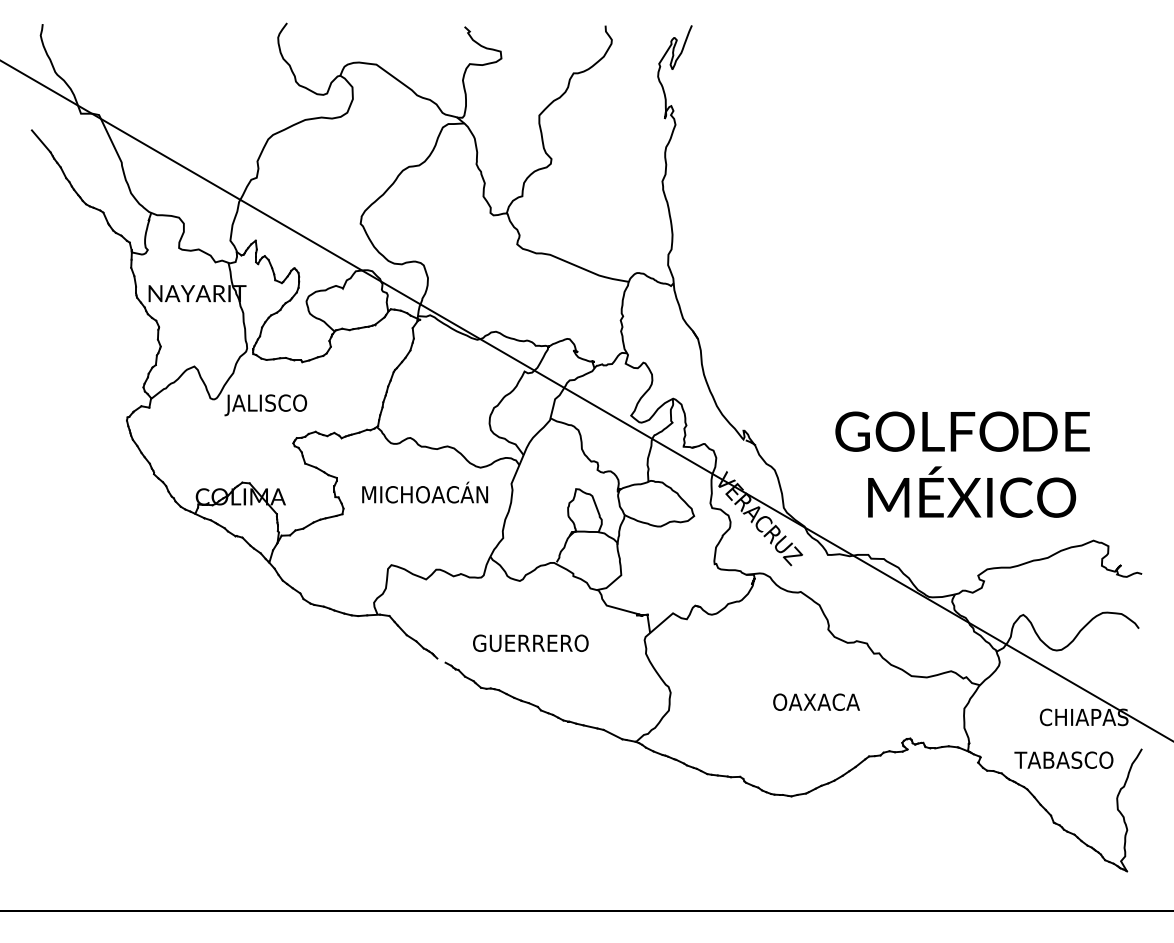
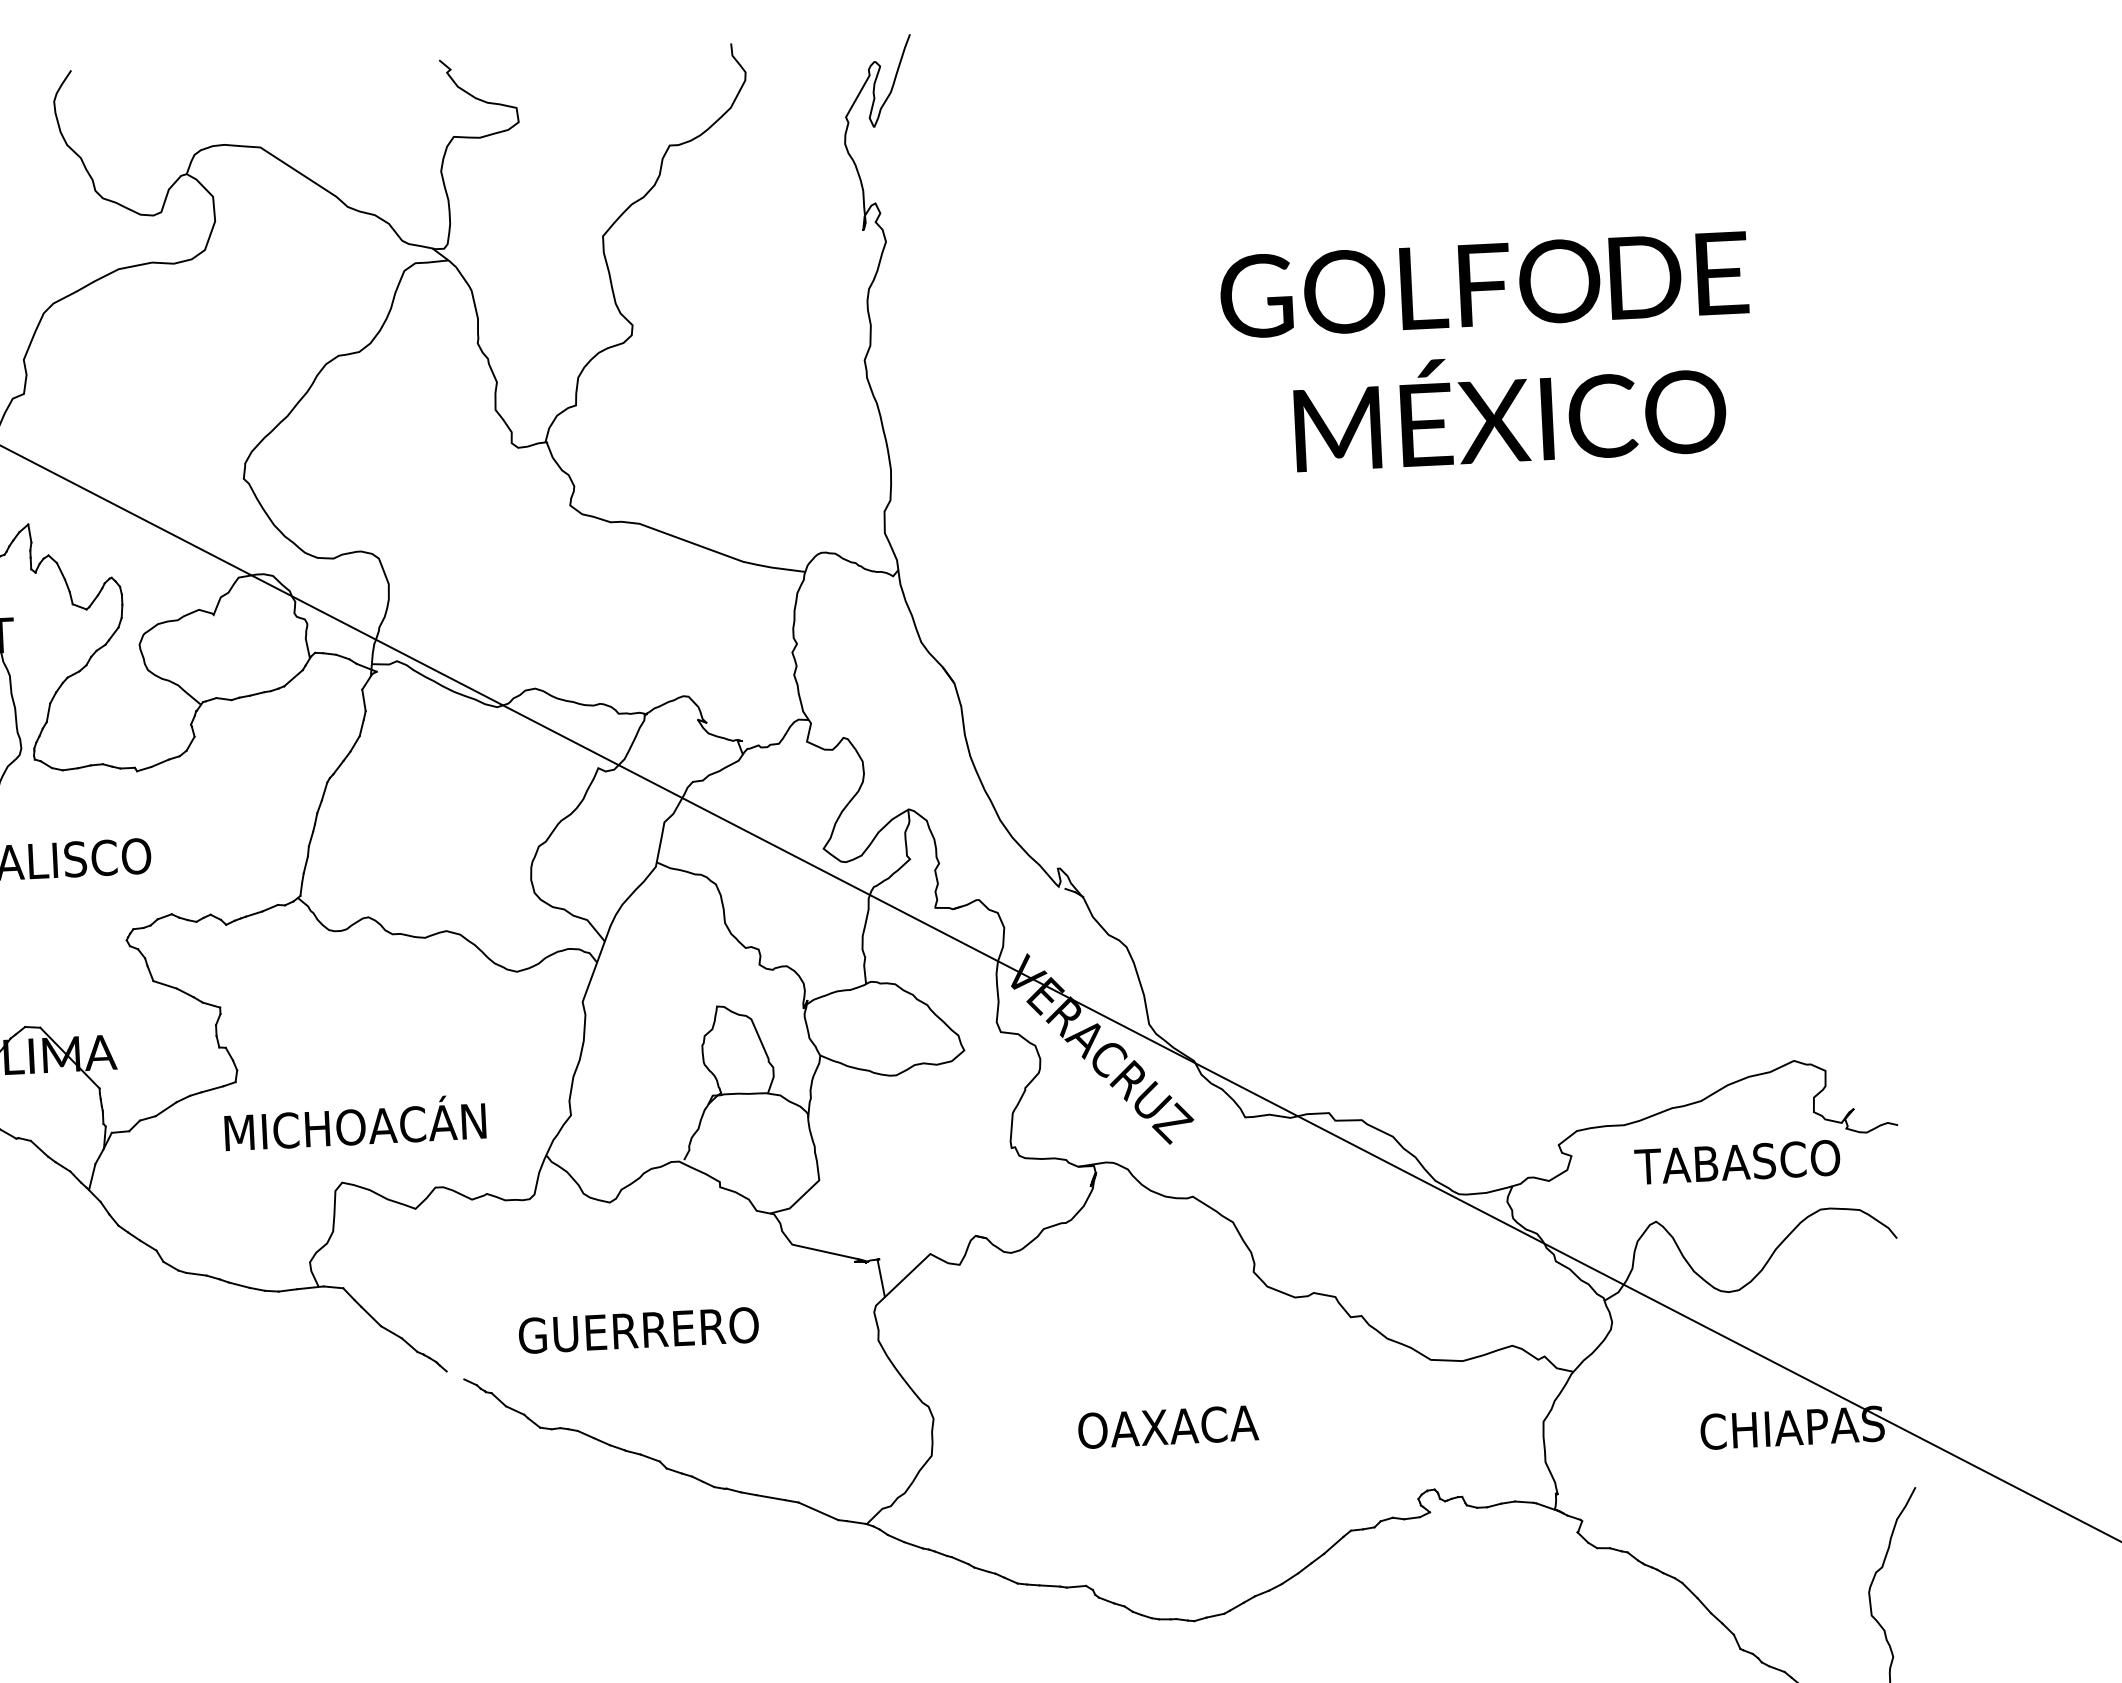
text: (962, 464) -> (1487, 352), moved
text: (424, 492) -> (353, 1122), moved
text: (816, 701) -> (1168, 1425), moved
text: (1063, 759) -> (1736, 1160), moved

